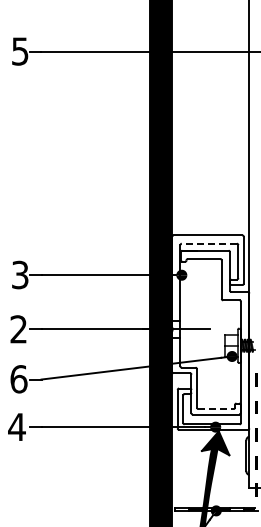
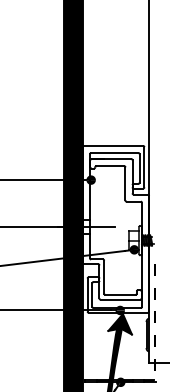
line: (209, 243) -> (114, 152), dashed -> solid
line: (216, 409) -> (120, 295), dashed -> solid

